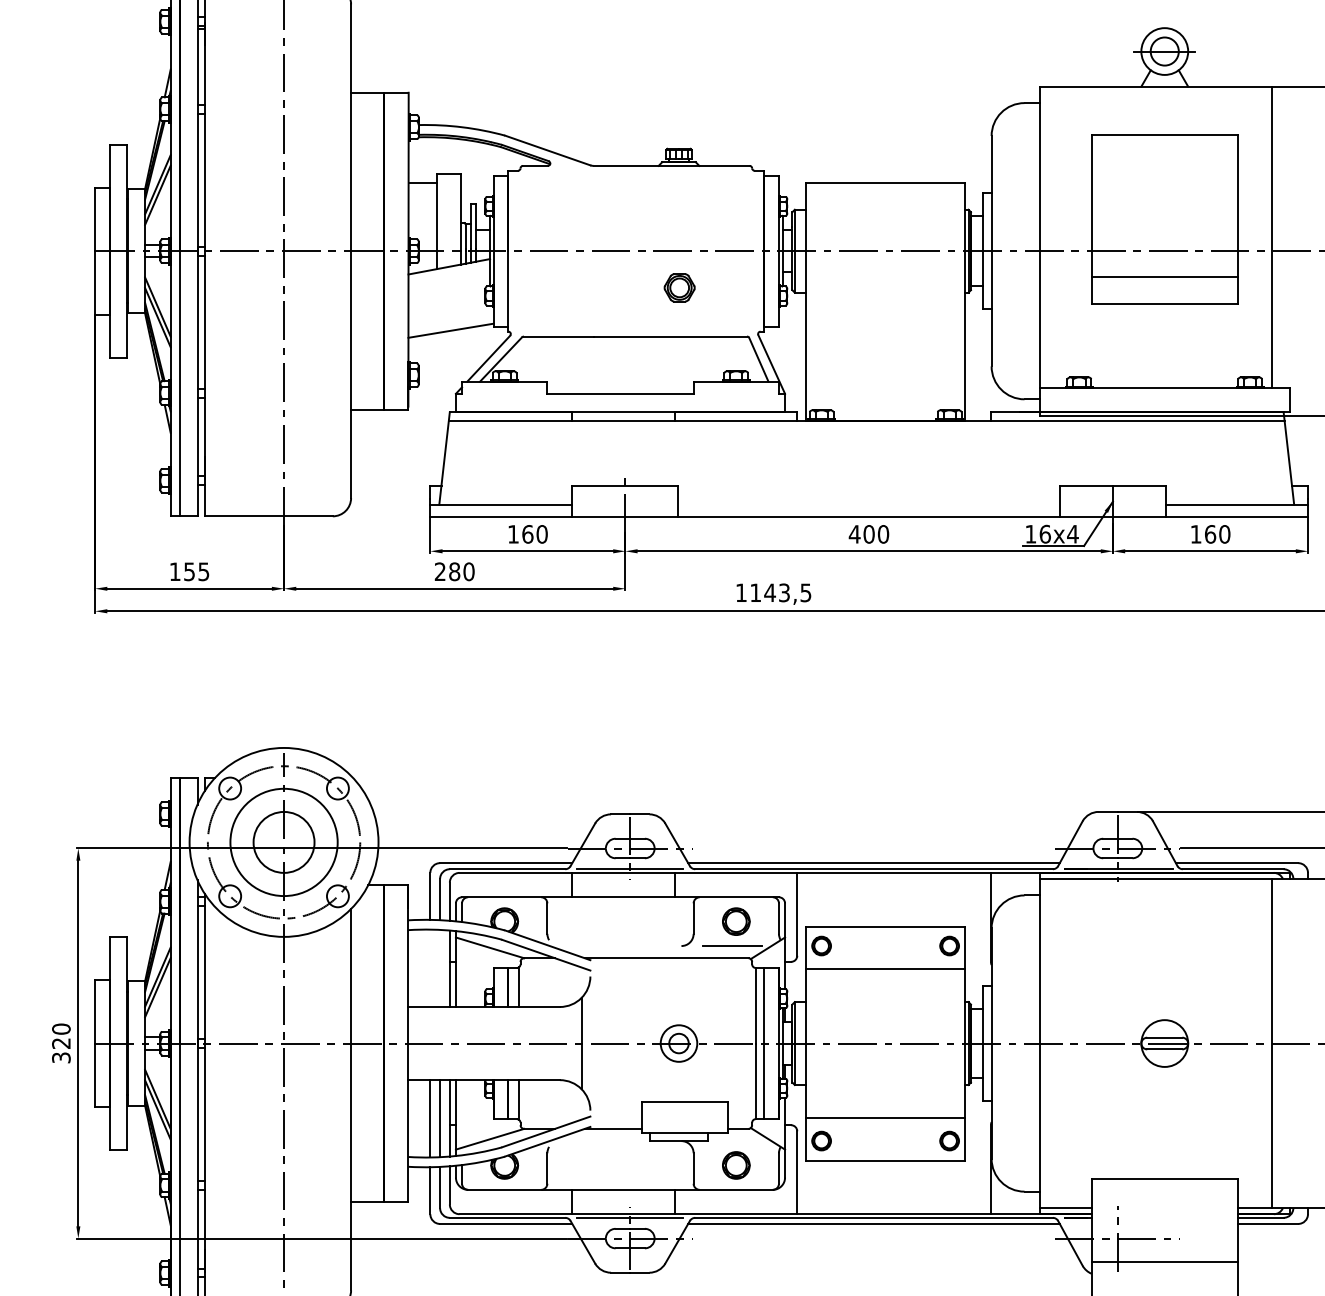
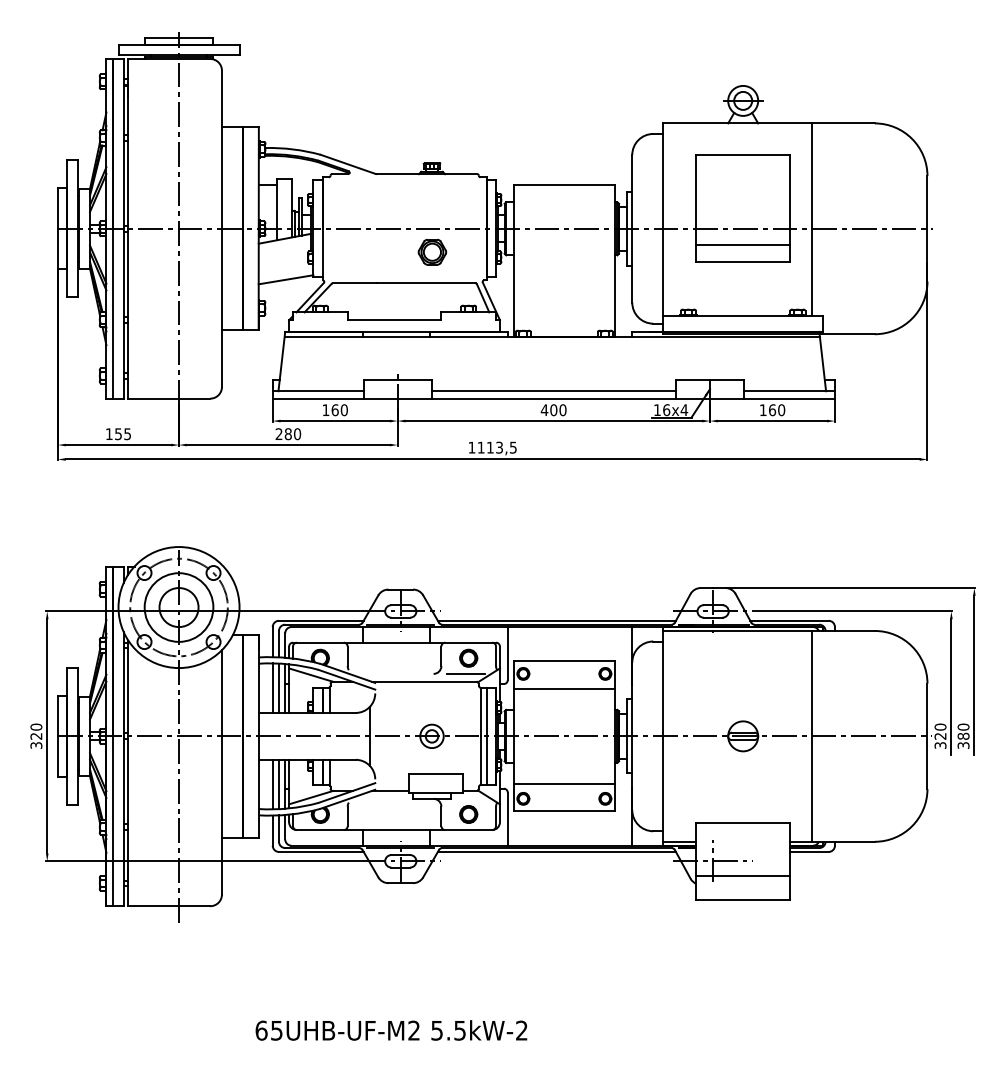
part: (679, 288) -> (432, 252), size x1.43
line: (868, 505) -> (553, 391), added
text: (770, 592) -> (490, 447), 1143,5 -> 1113,5
line: (429, 967) -> (272, 687), added
line: (439, 967) -> (278, 687), added

